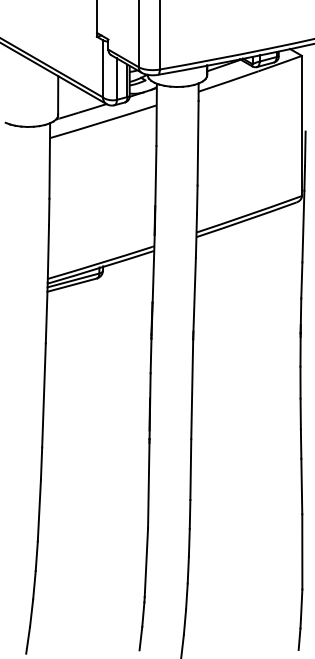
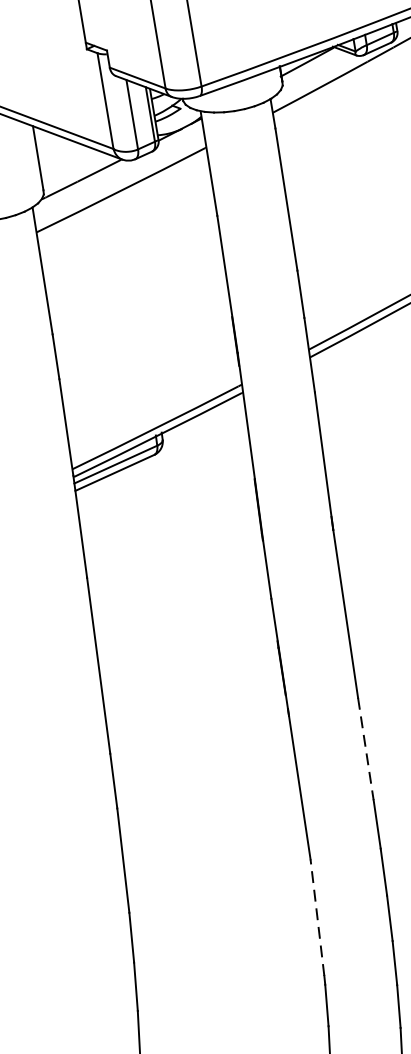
line: (190, 470) -> (365, 750), solid -> dashed
line: (146, 562) -> (317, 917), solid -> dashed

